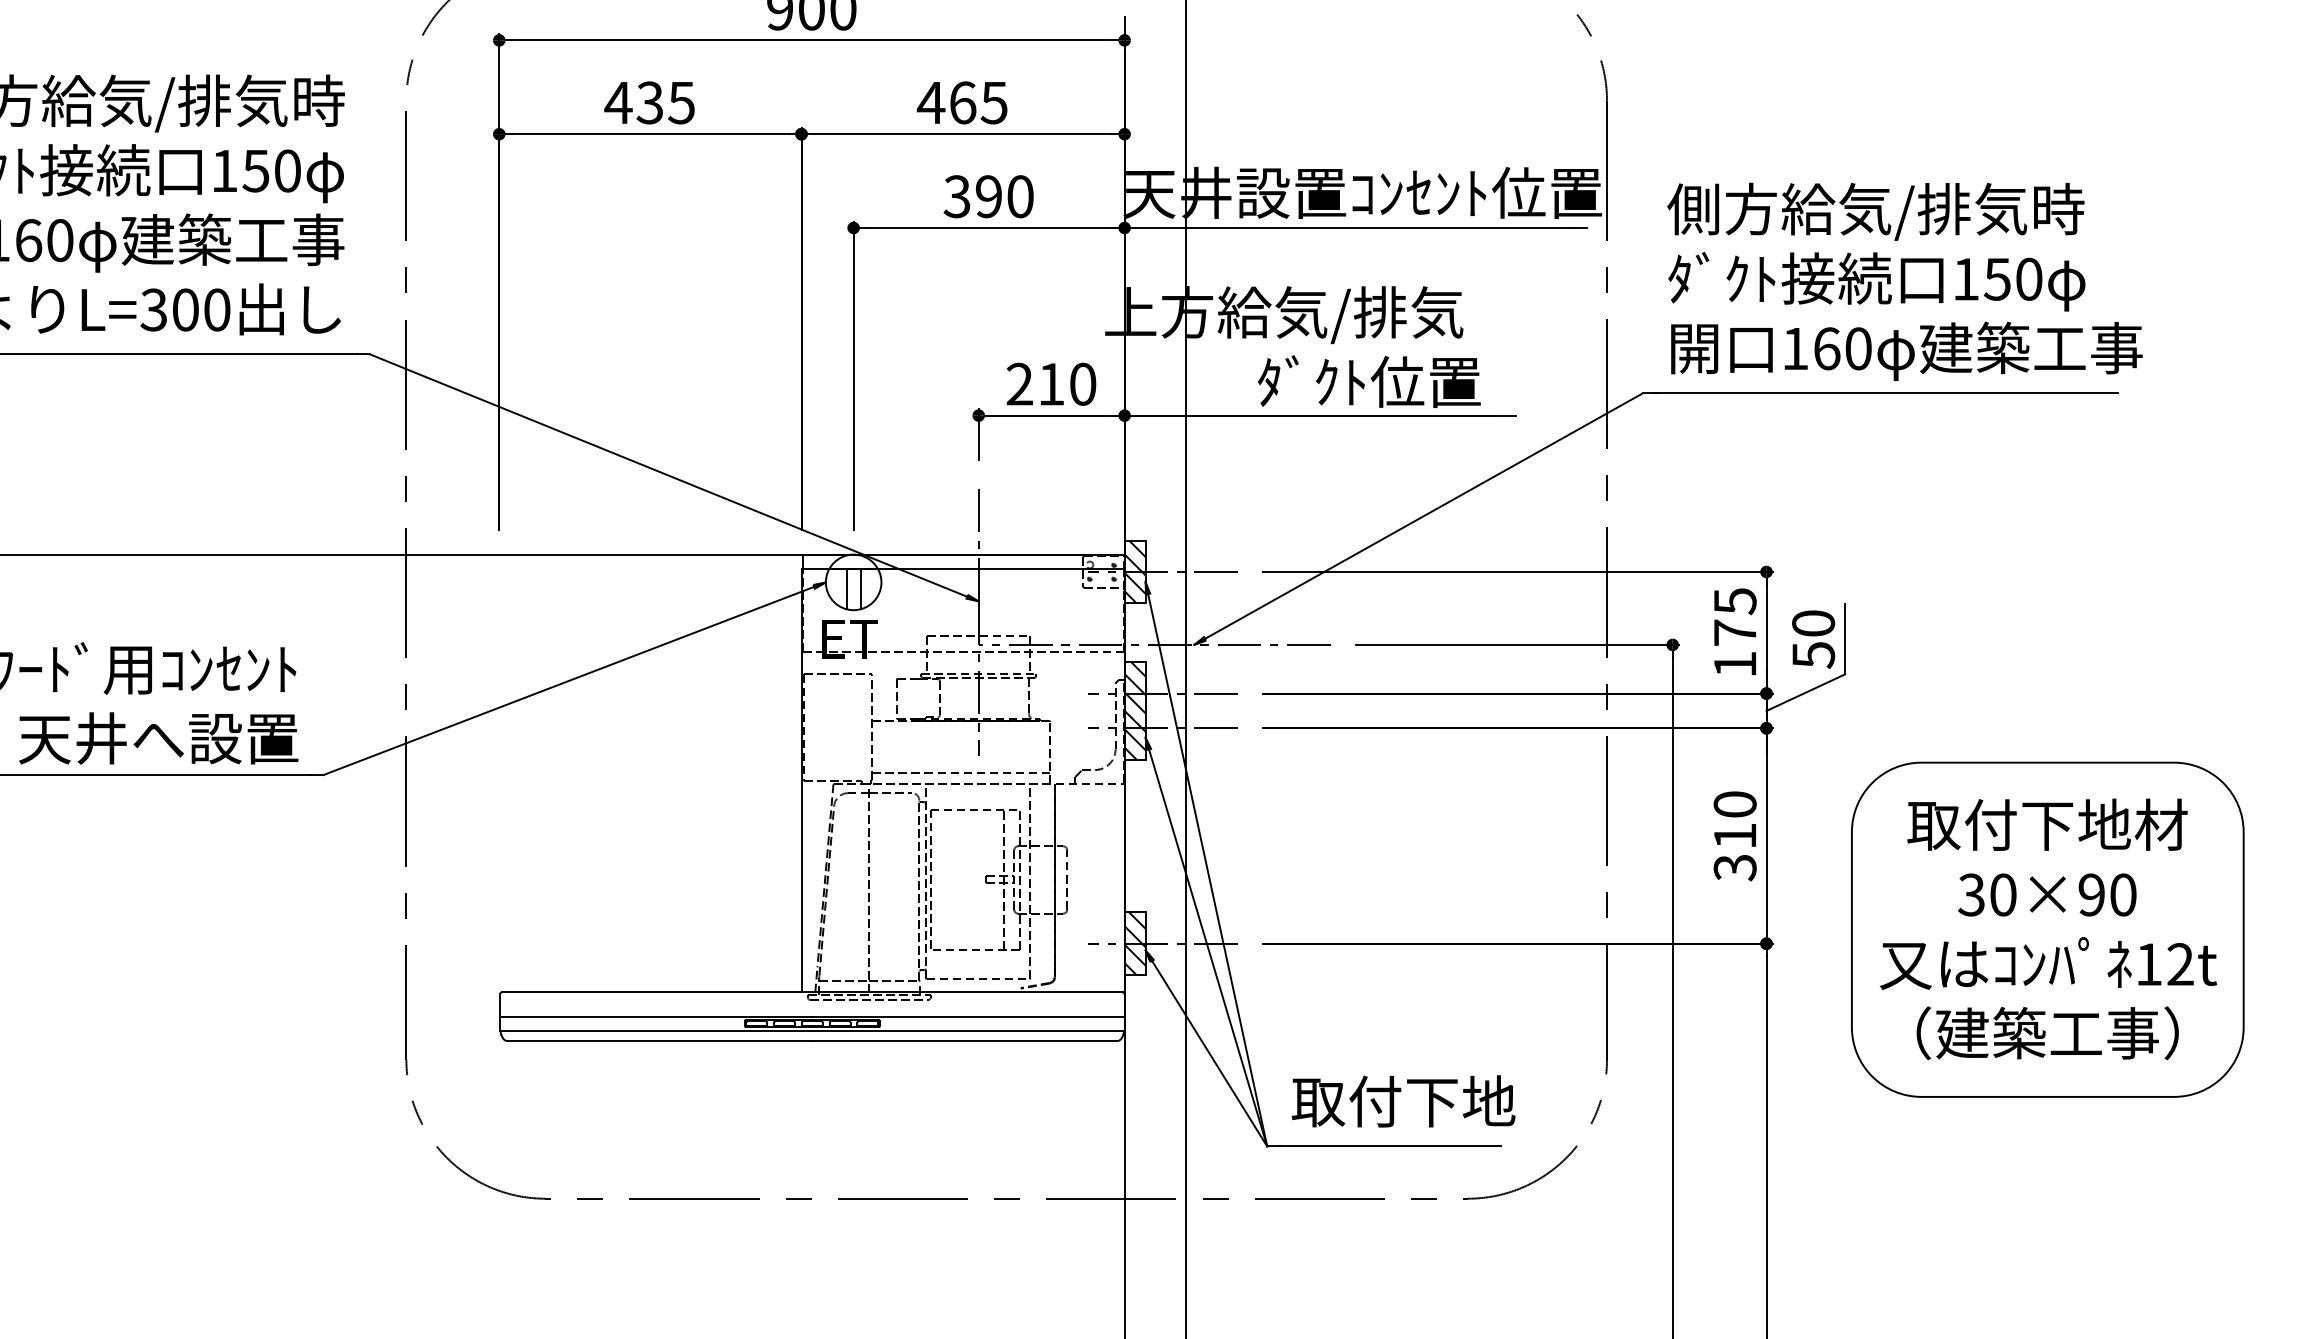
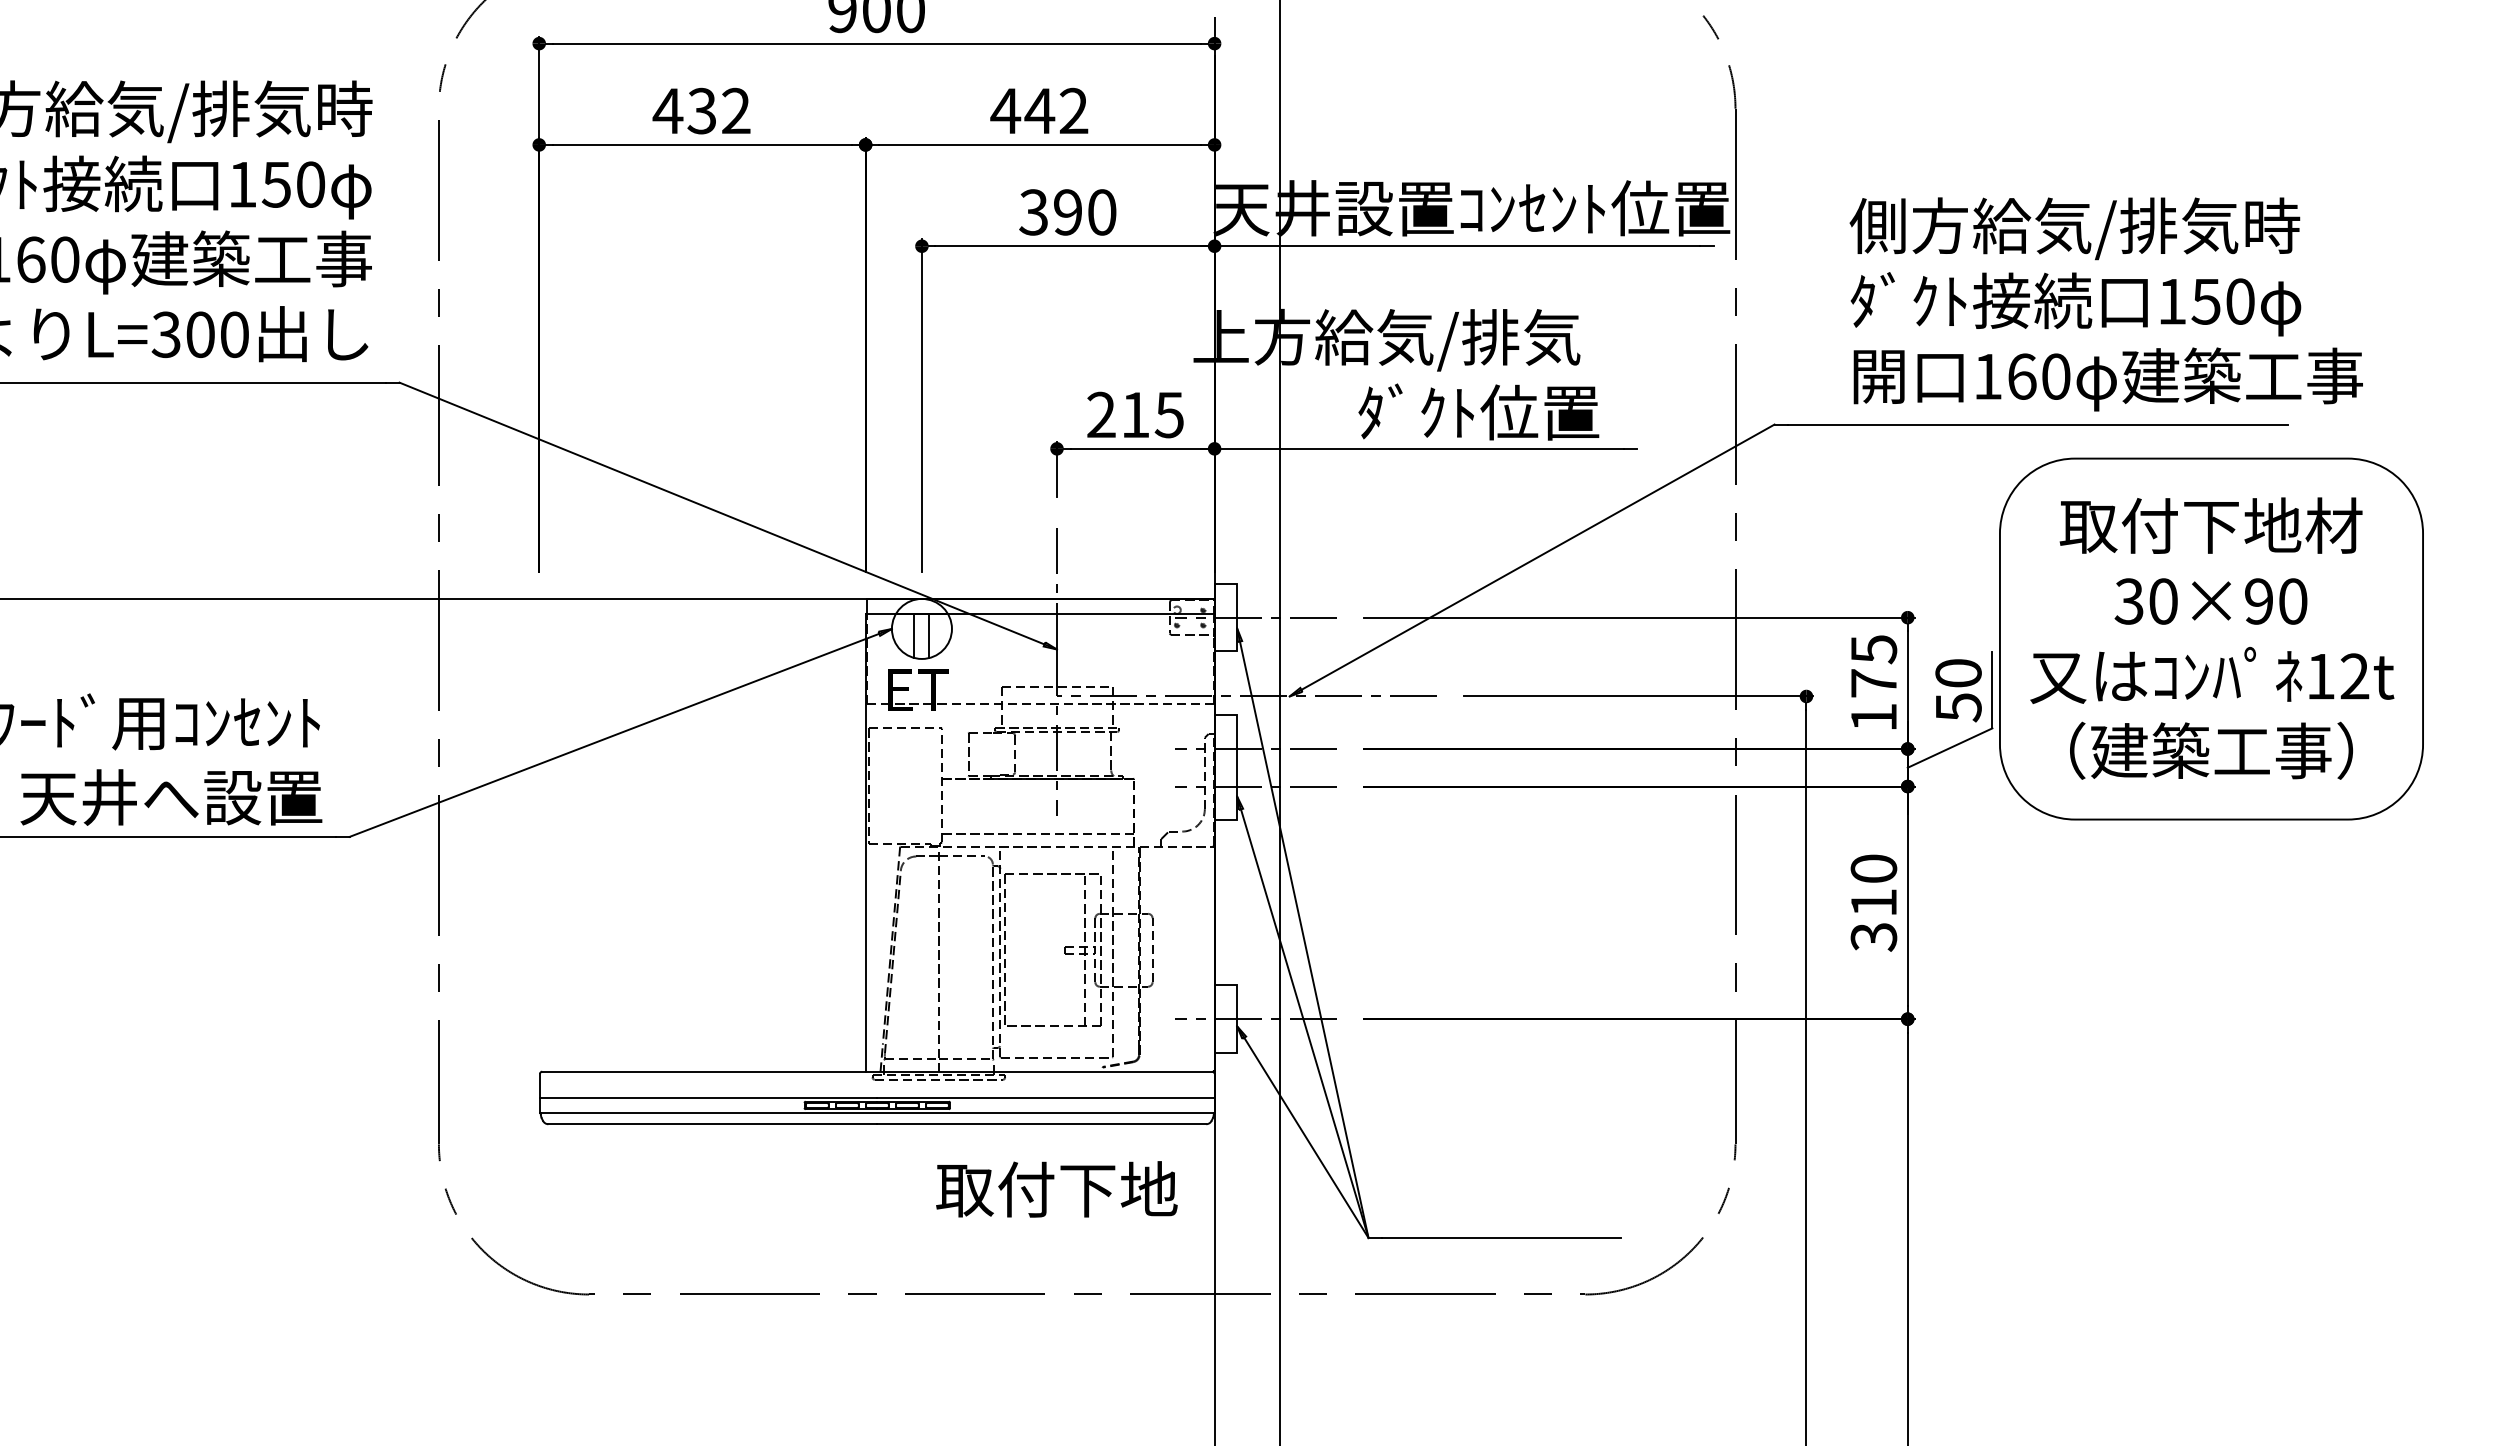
text: (680, 102) -> (735, 110), 435 -> 432
text: (978, 102) -> (1056, 110), 465 -> 442
text: (1904, 281) -> (2105, 304), moved
text: (1081, 383) -> (1168, 414), 210 -> 215
hatch: (1134, 571) -> (1225, 617), removed
hatch: (1134, 710) -> (1225, 767), removed
part: (2047, 929) -> (2211, 638), moved
hatch: (1134, 943) -> (1225, 1018), removed
text: (1403, 1101) -> (1056, 1189), moved

